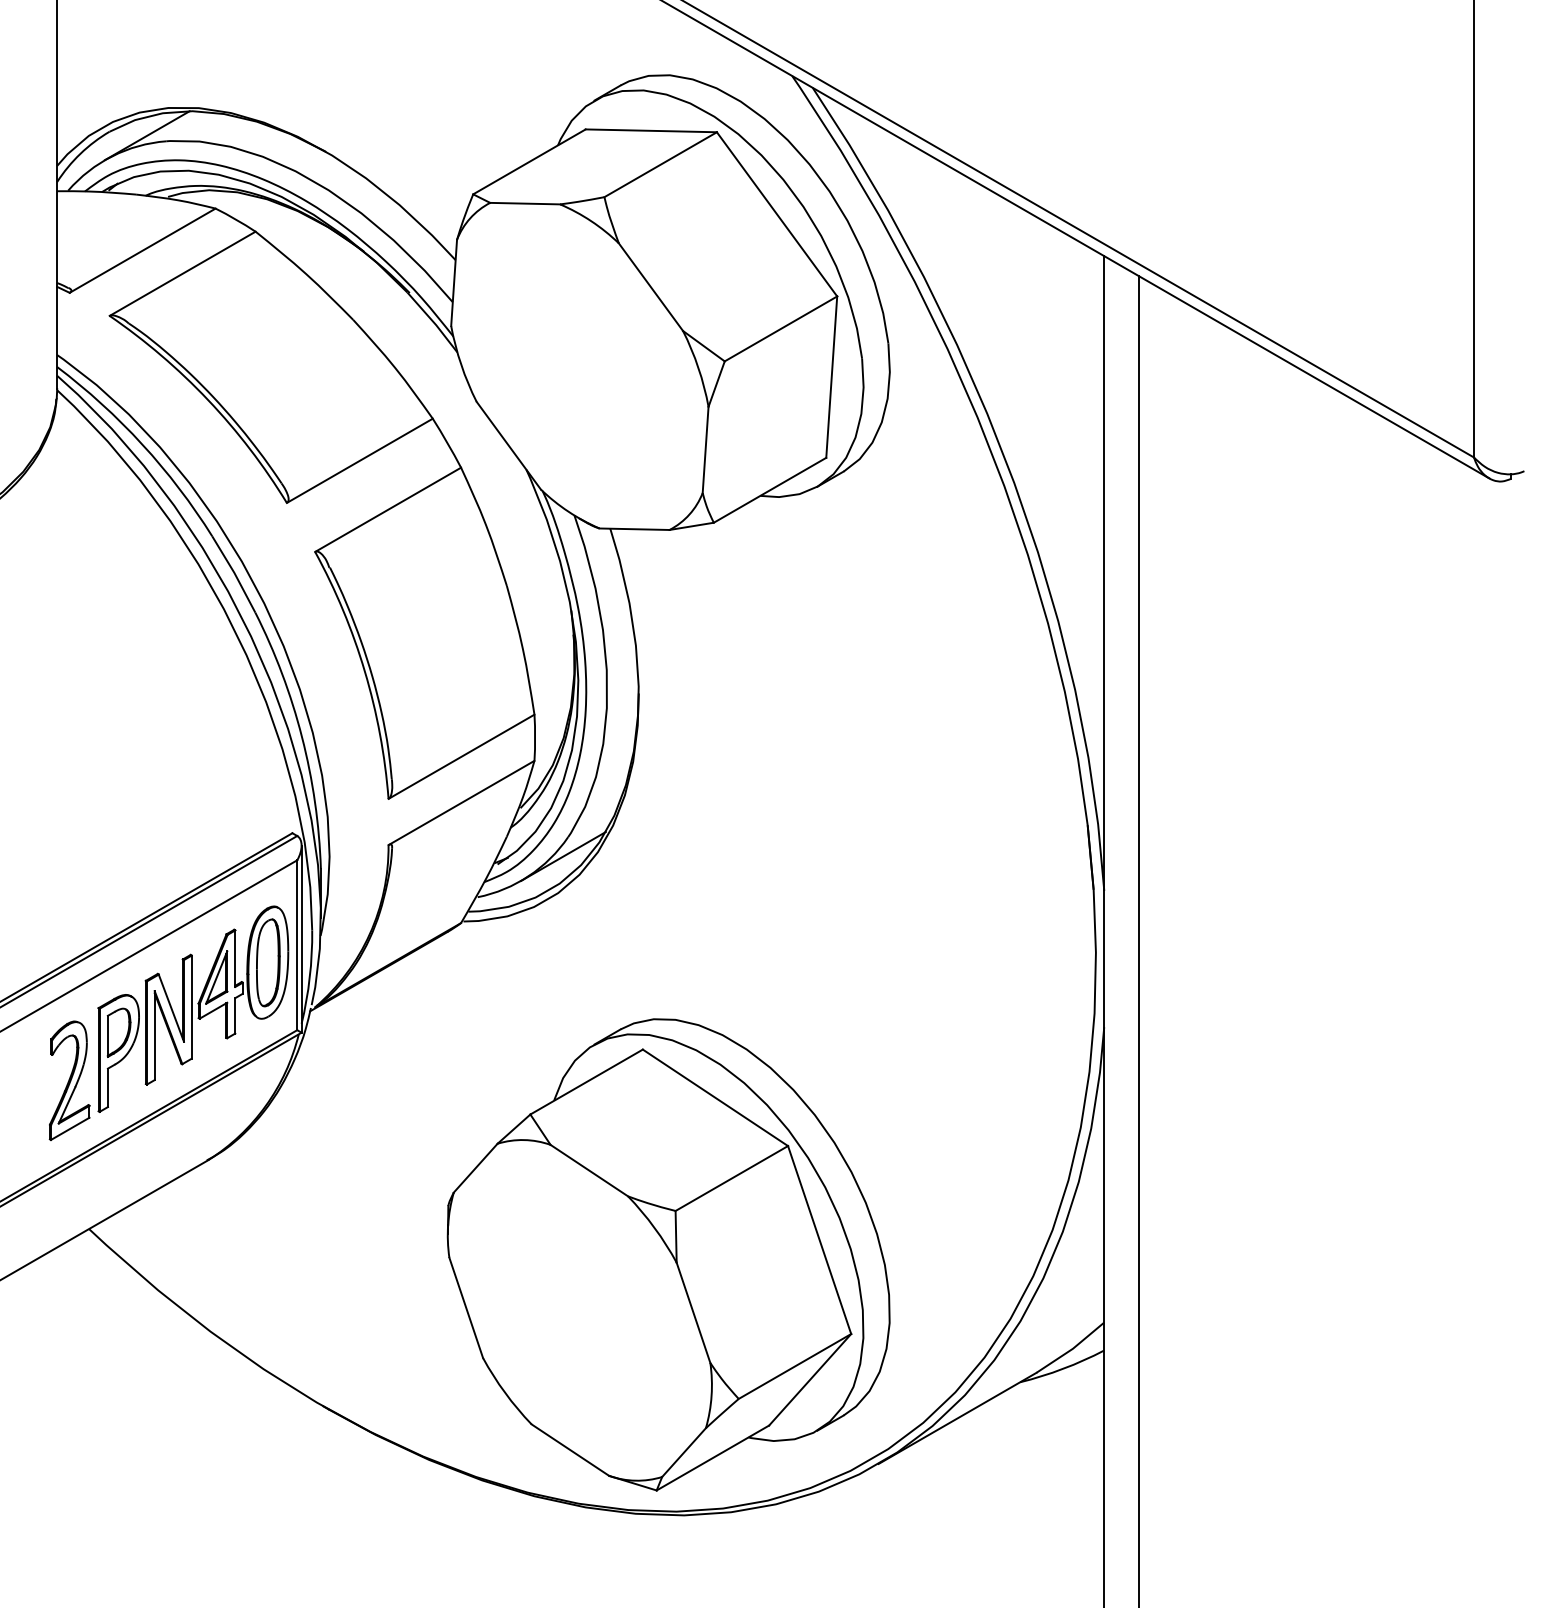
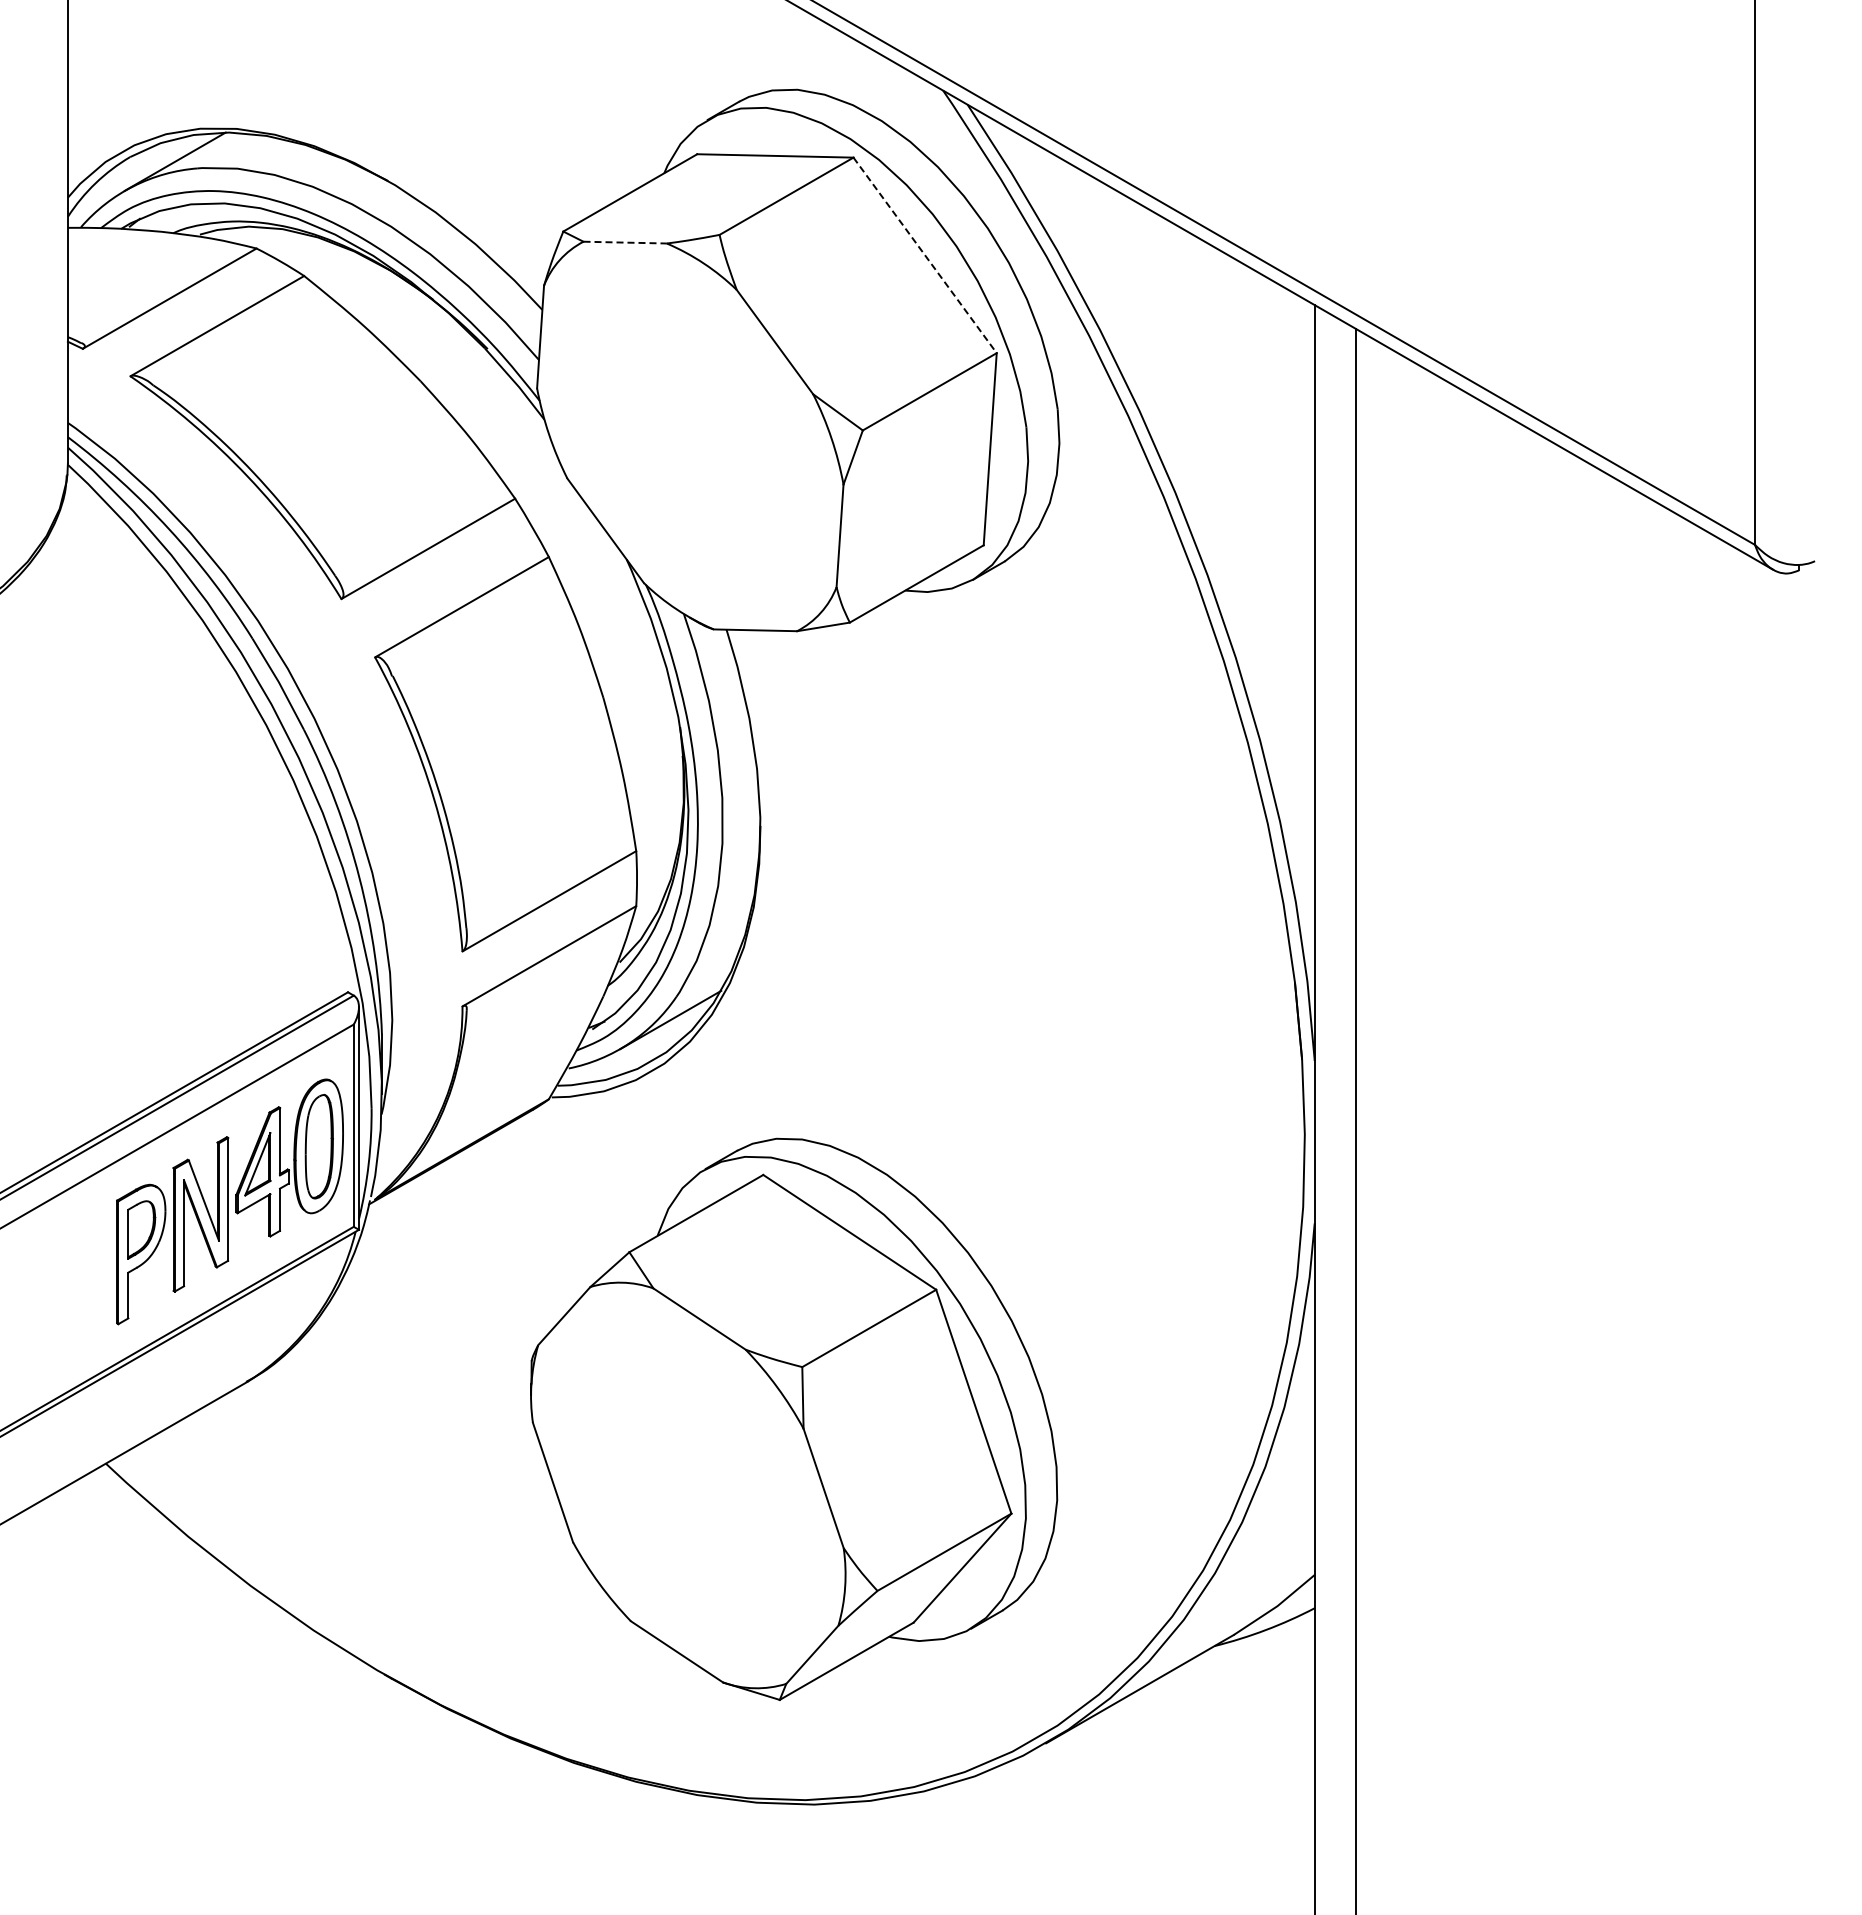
line: (525, 203) -> (625, 242), solid -> dashed
line: (777, 214) -> (925, 255), solid -> dashed
part: (69, 1080) -> (82, 1286), removed
part: (669, 1254) -> (794, 1418), moved

